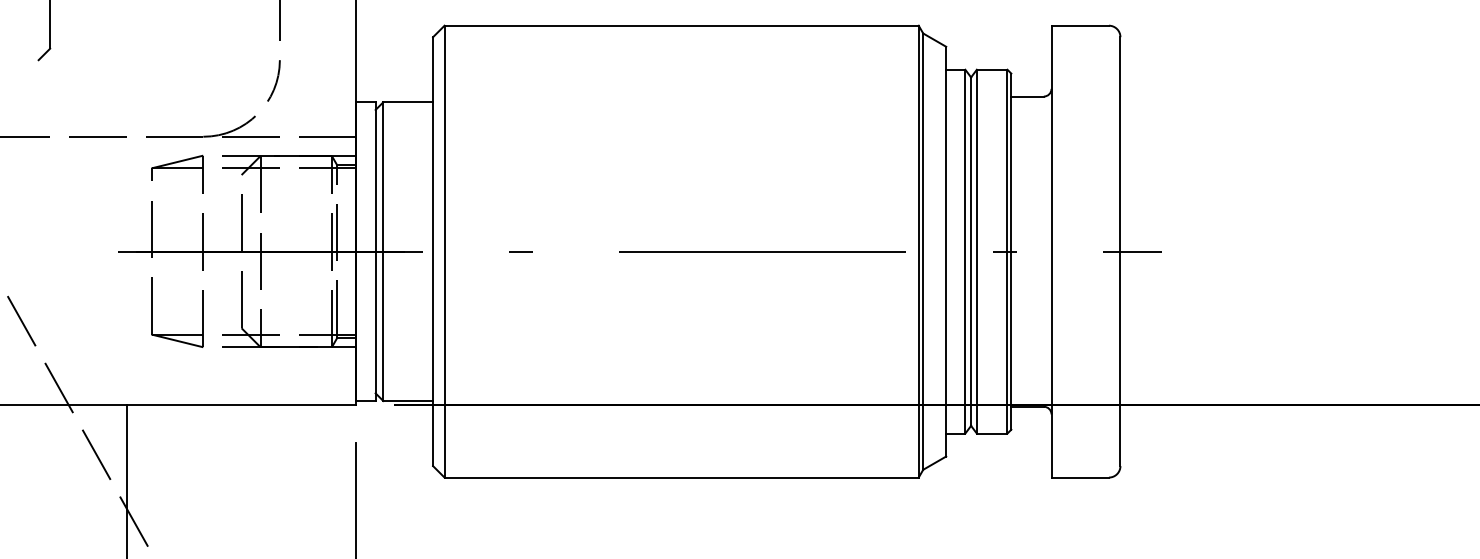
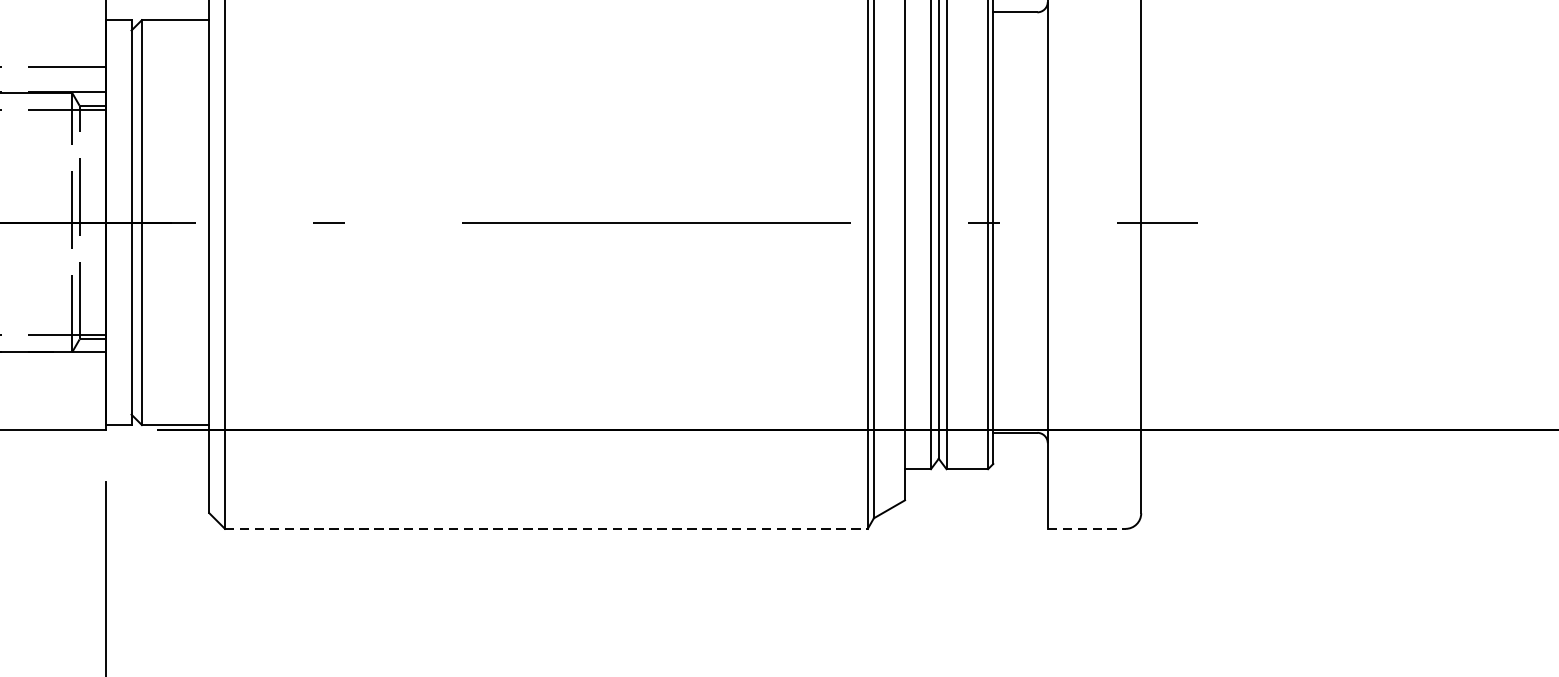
line: (682, 477) -> (547, 528), solid -> dashed
line: (1080, 477) -> (1087, 528), solid -> dashed

